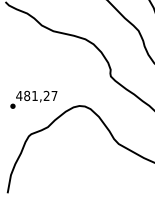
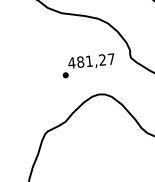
text: (33, 99) -> (88, 65), moved

